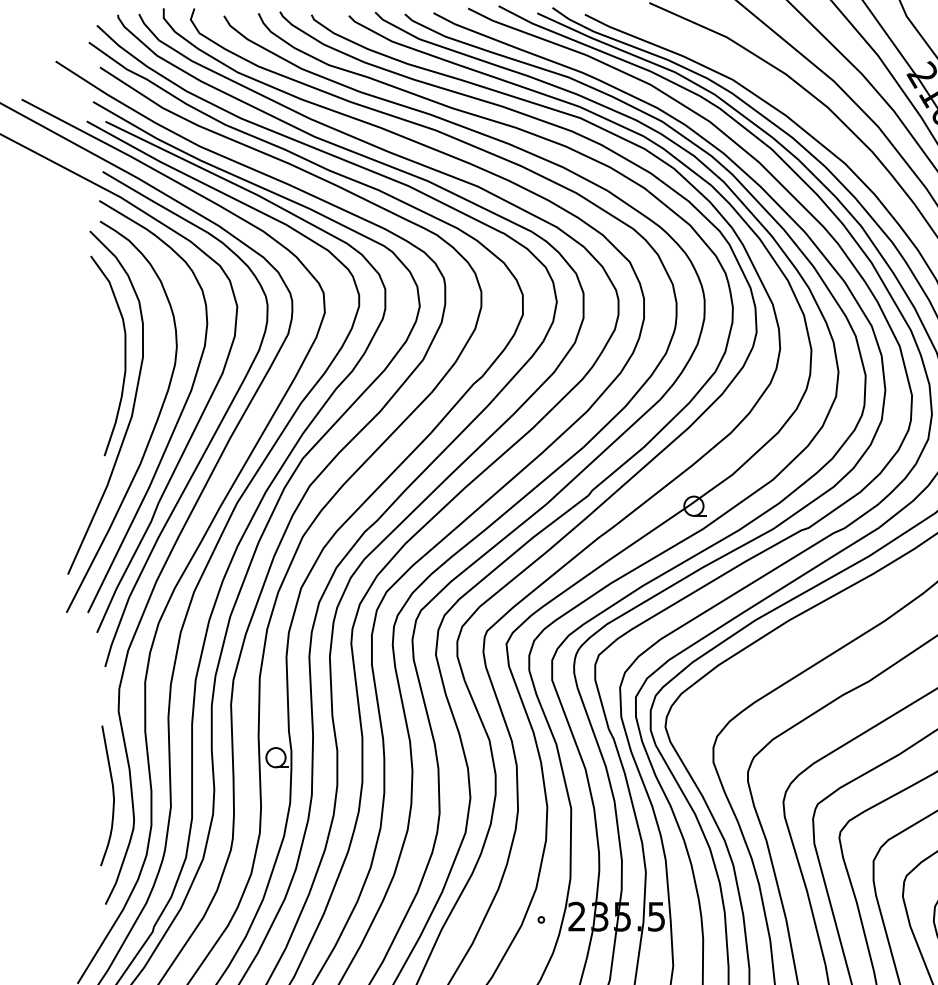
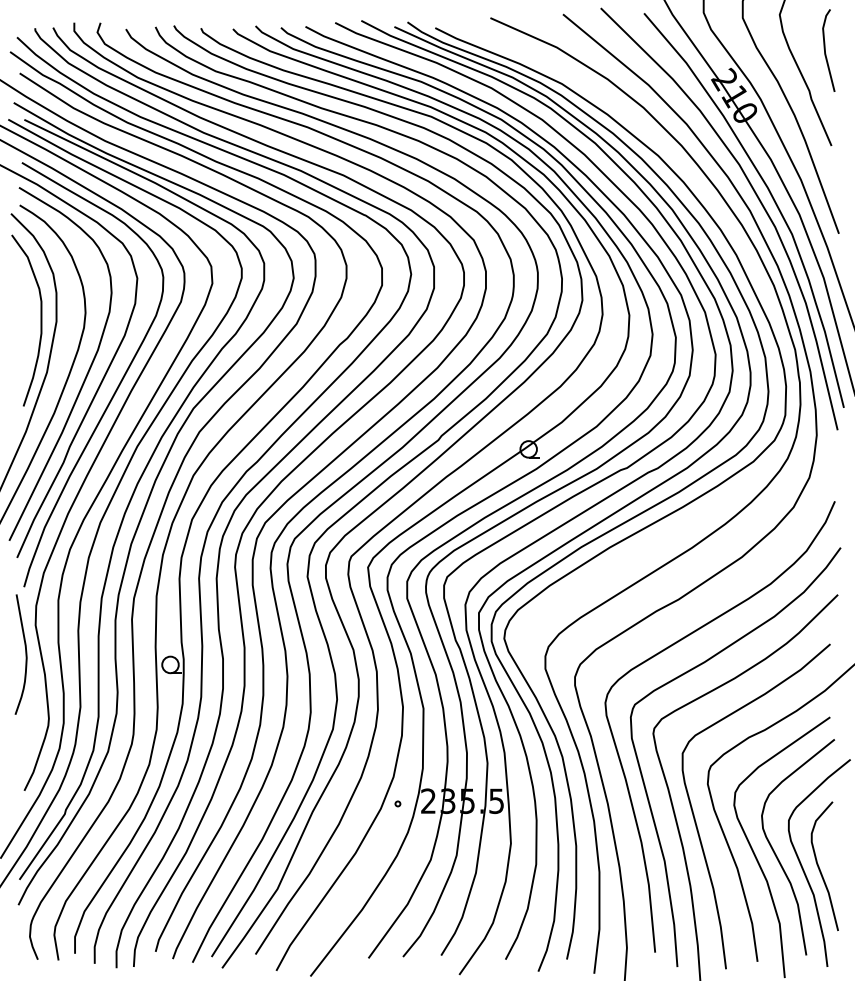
curve: (112, 795) -> (25, 654), moved

